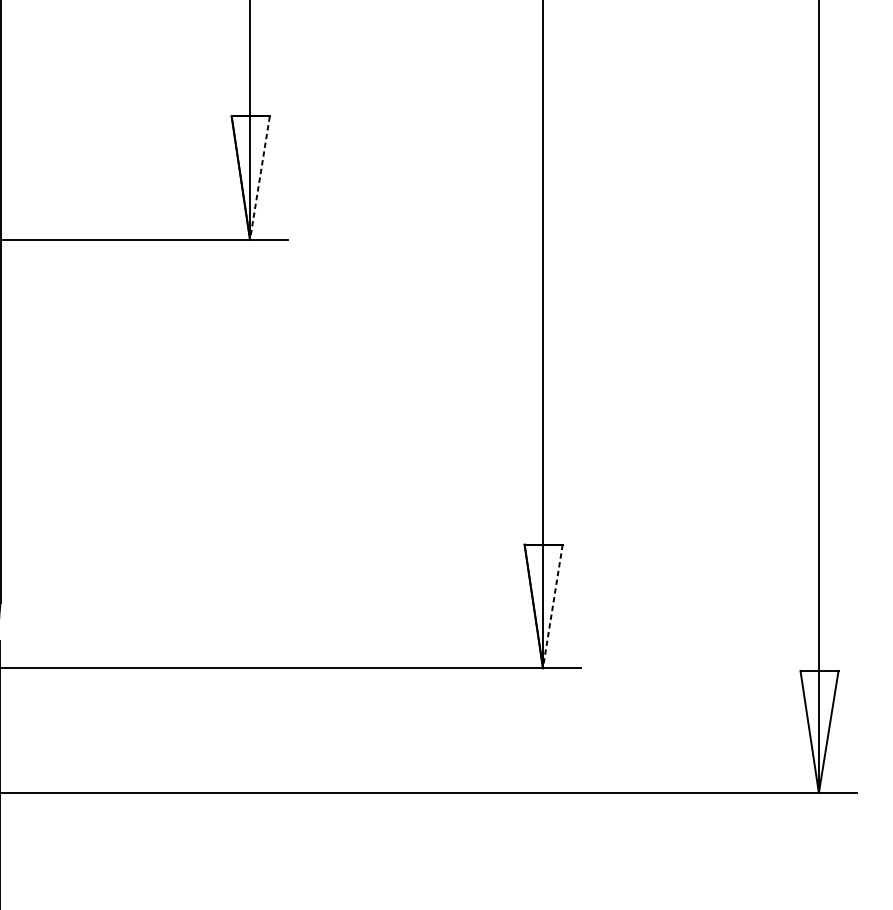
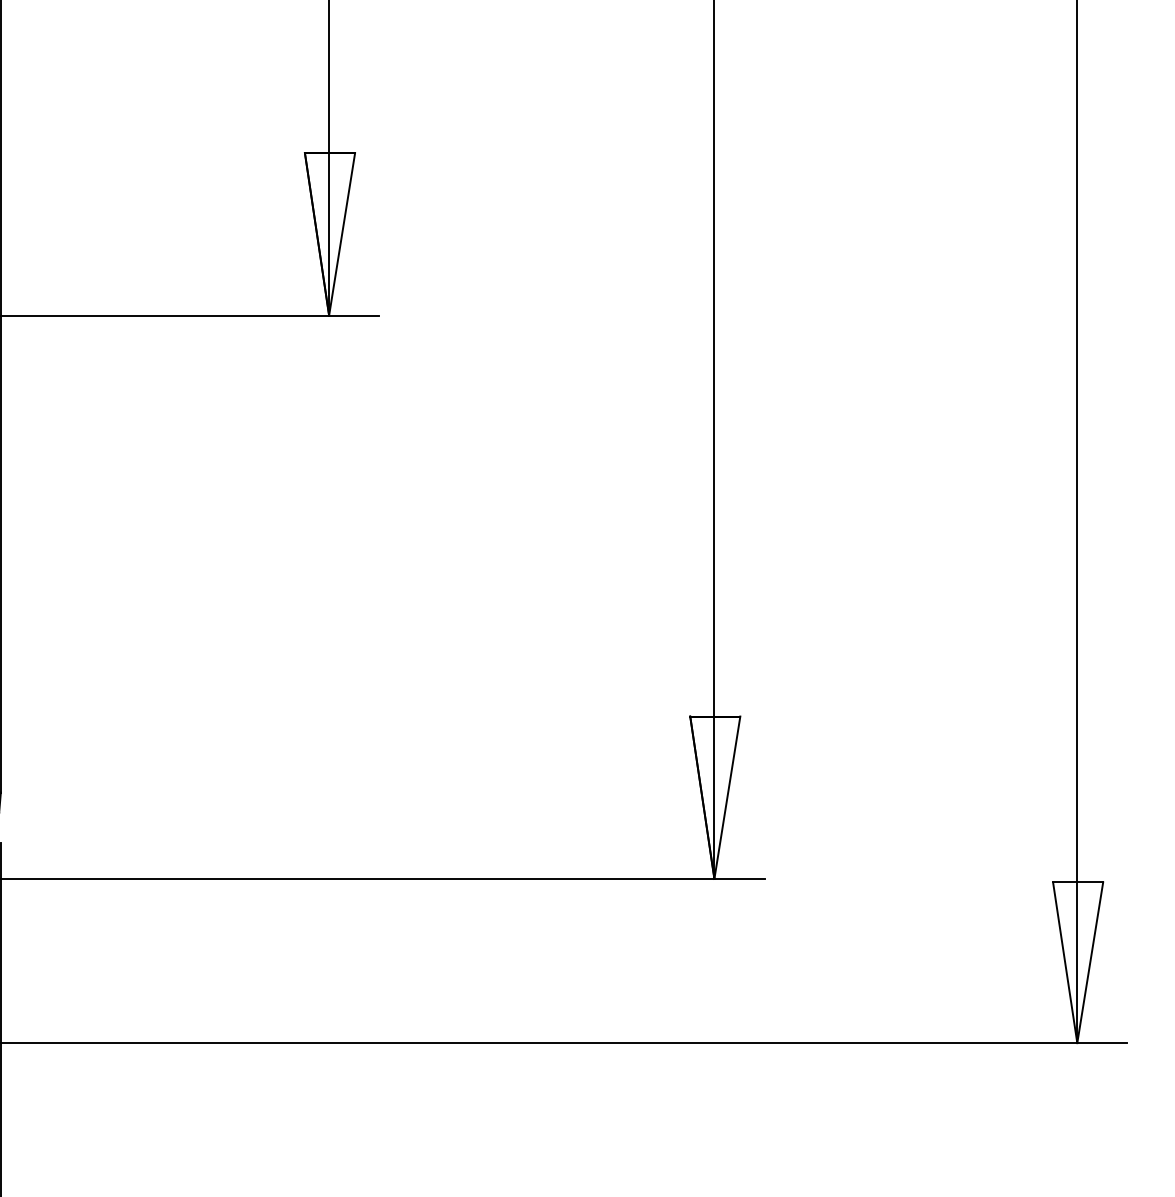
line: (260, 178) -> (342, 234), dashed -> solid
line: (552, 607) -> (727, 798), dashed -> solid

